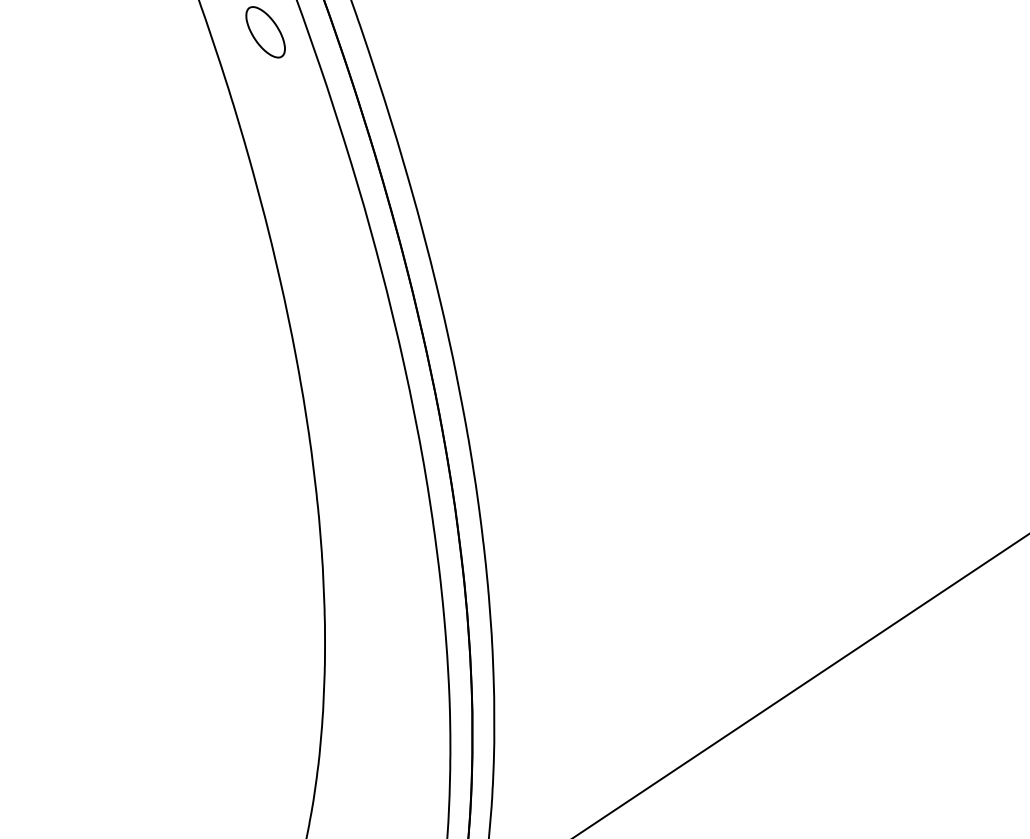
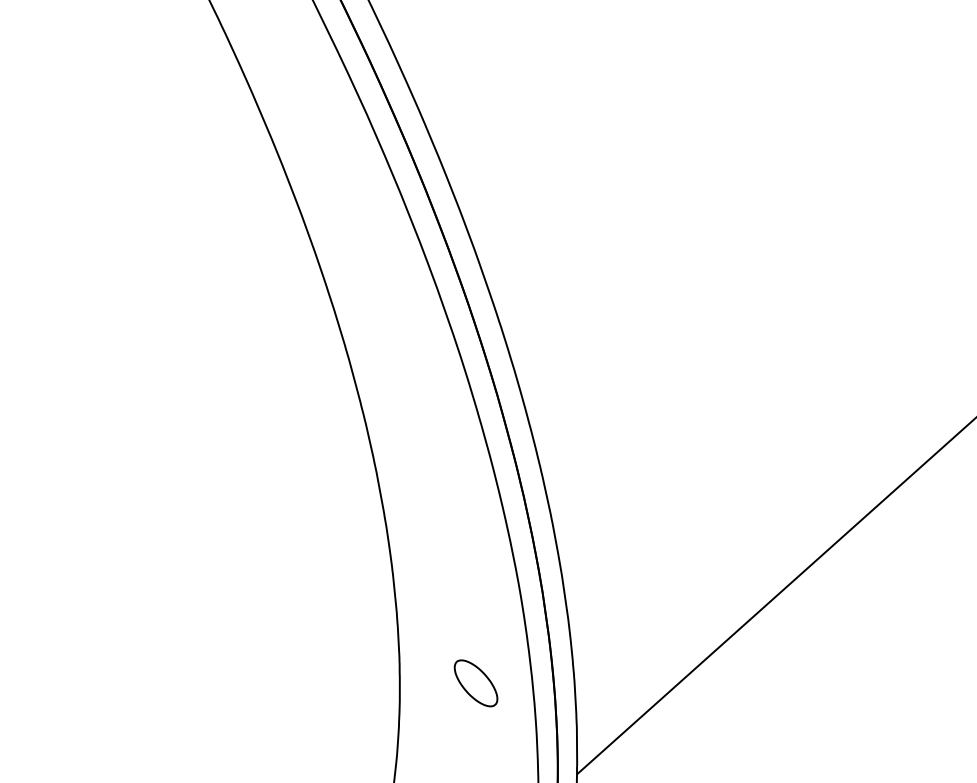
part: (392, 793) -> (475, 683), added

